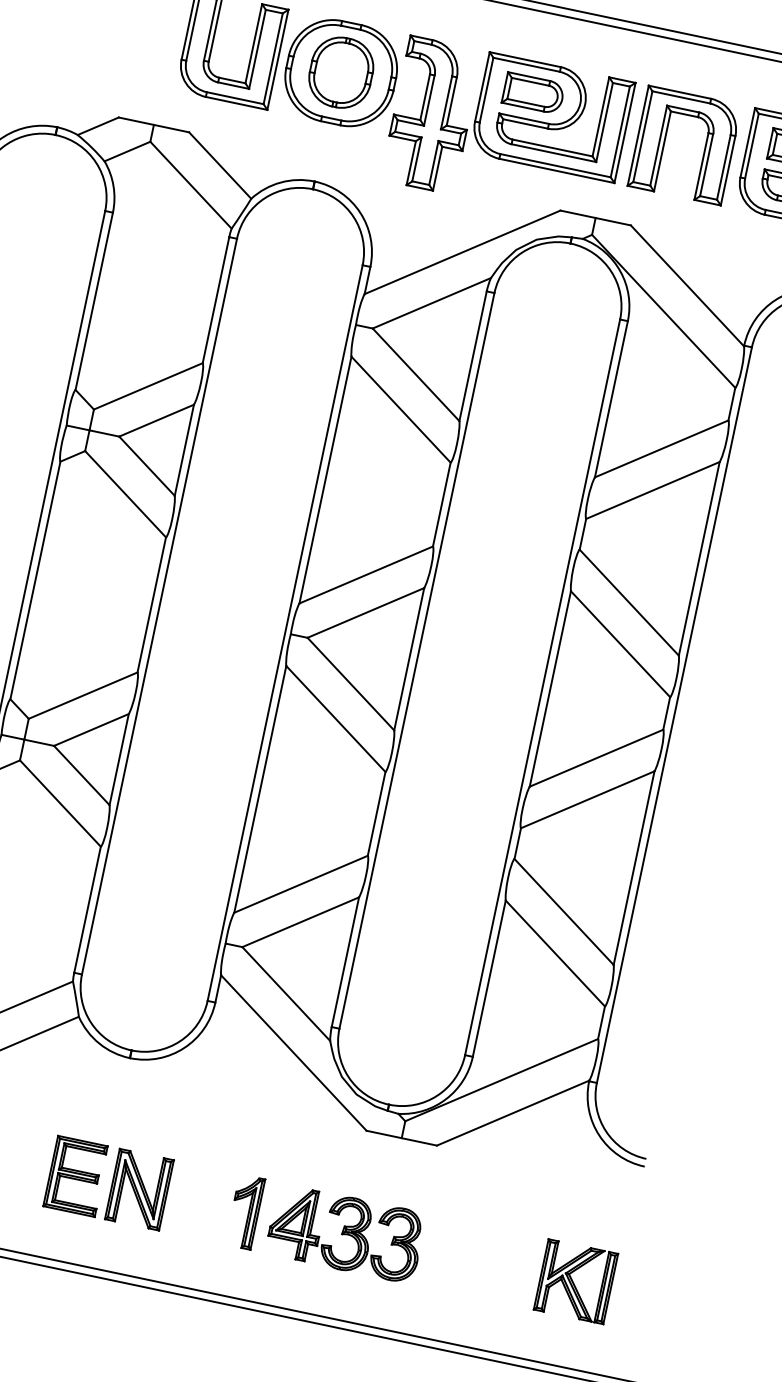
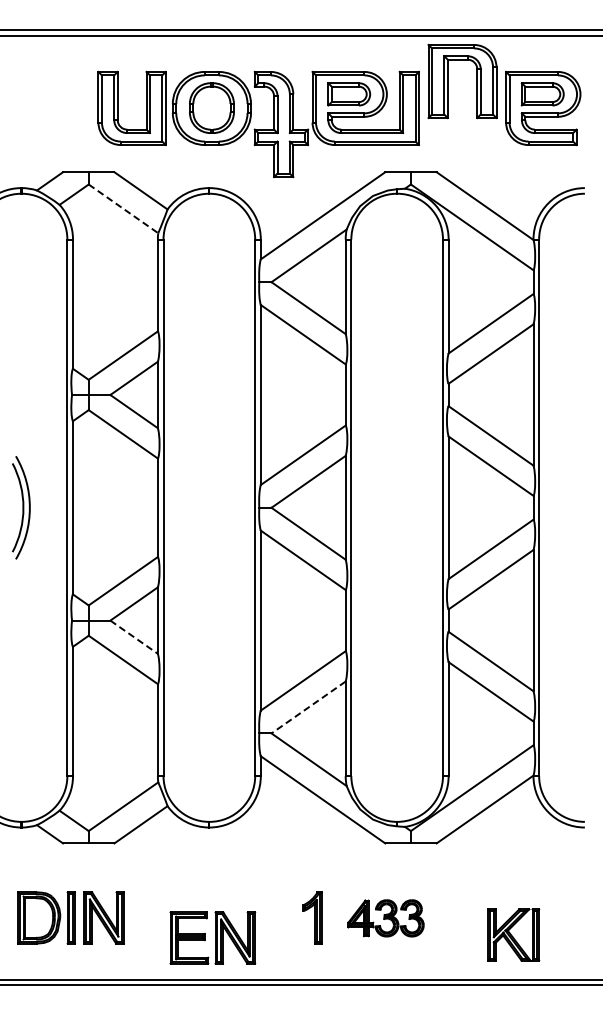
part: (665, 141) -> (448, 81), moved
line: (190, 186) -> (123, 209), solid -> dashed
line: (82, 776) -> (134, 637), solid -> dashed
line: (300, 922) -> (308, 707), solid -> dashed
part: (108, 1182) -> (212, 937), moved
part: (345, 1233) -> (385, 918), size x0.7
part: (575, 1280) -> (513, 934), moved

